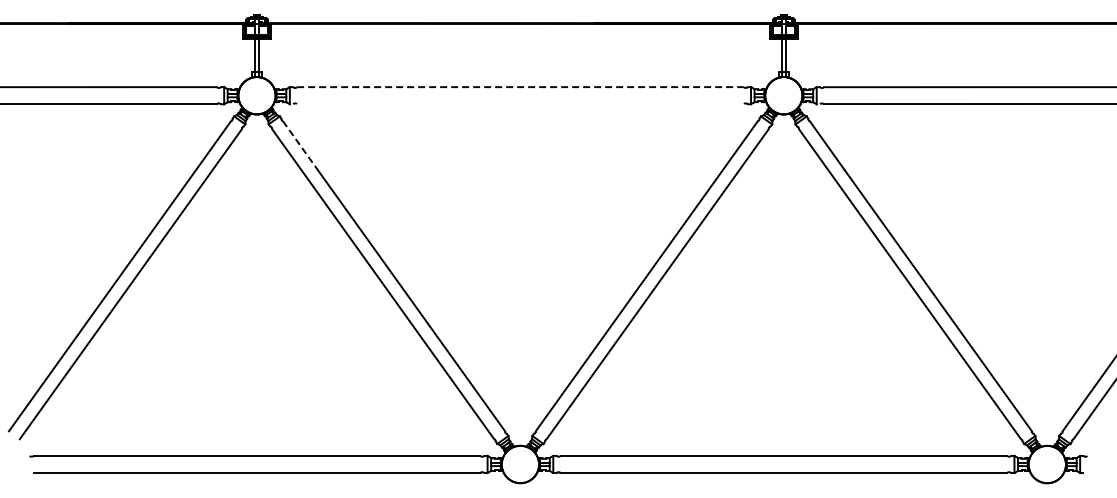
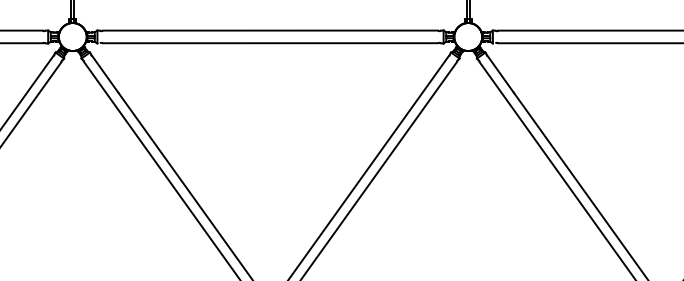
line: (520, 87) -> (270, 30), dashed -> solid
line: (519, 103) -> (269, 42), added
line: (300, 145) -> (105, 74), dashed -> solid

